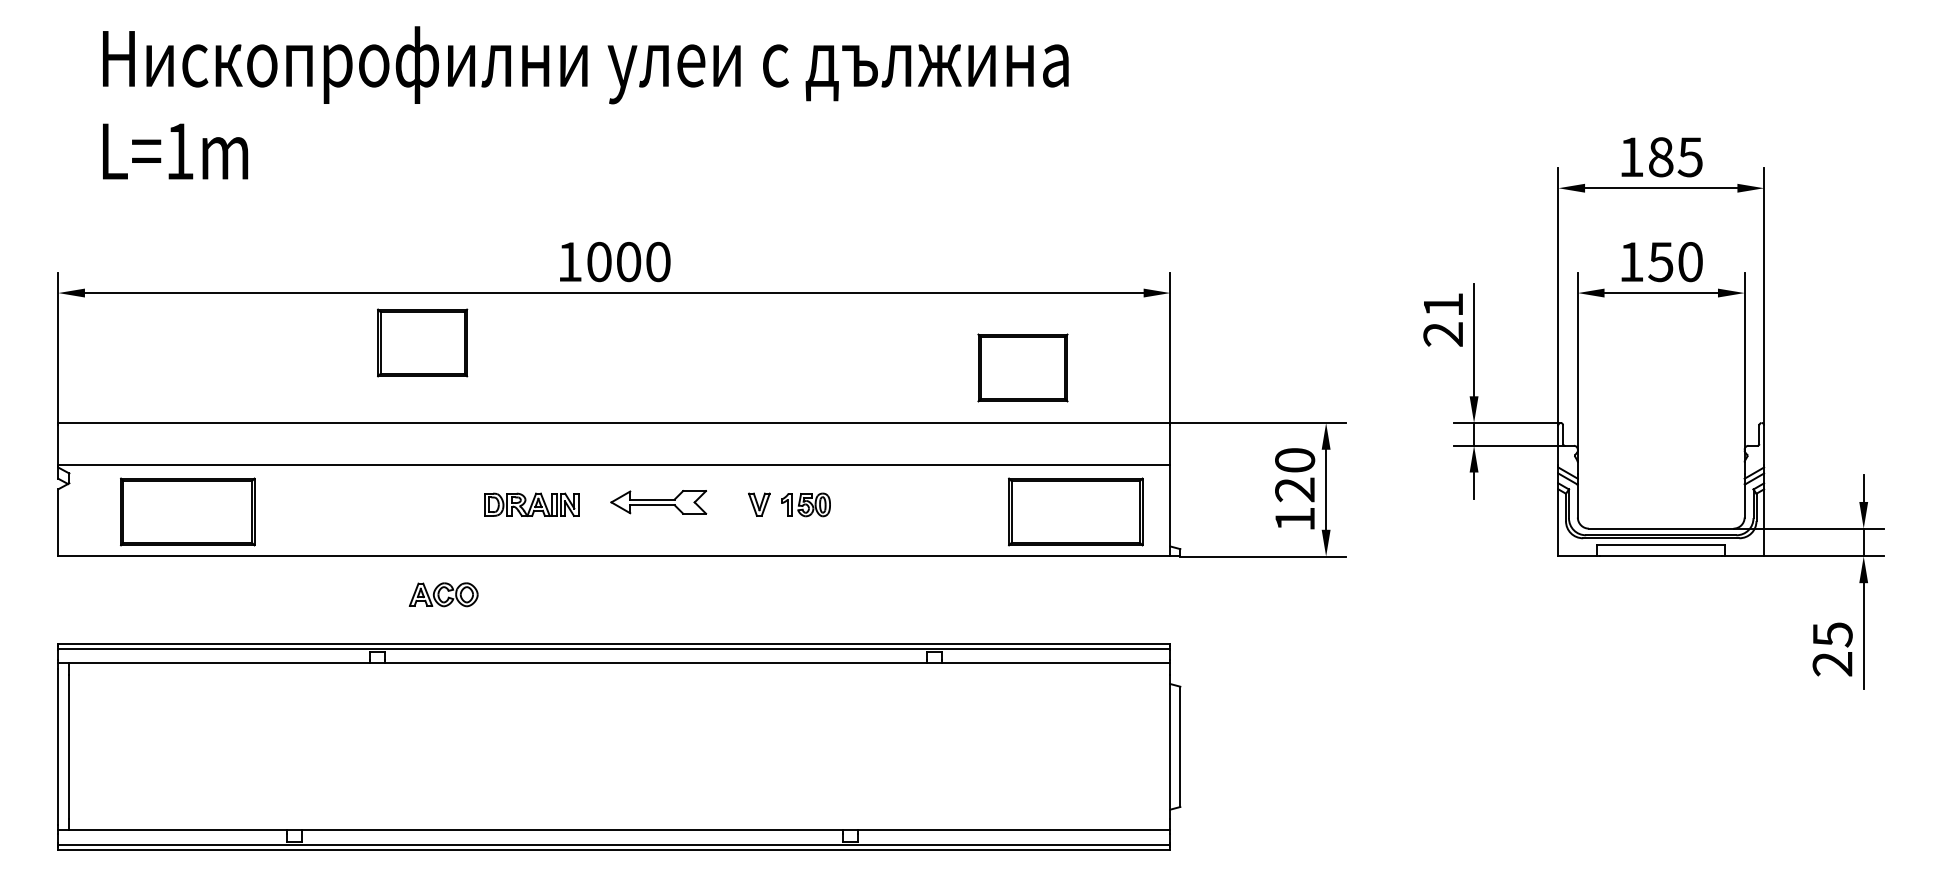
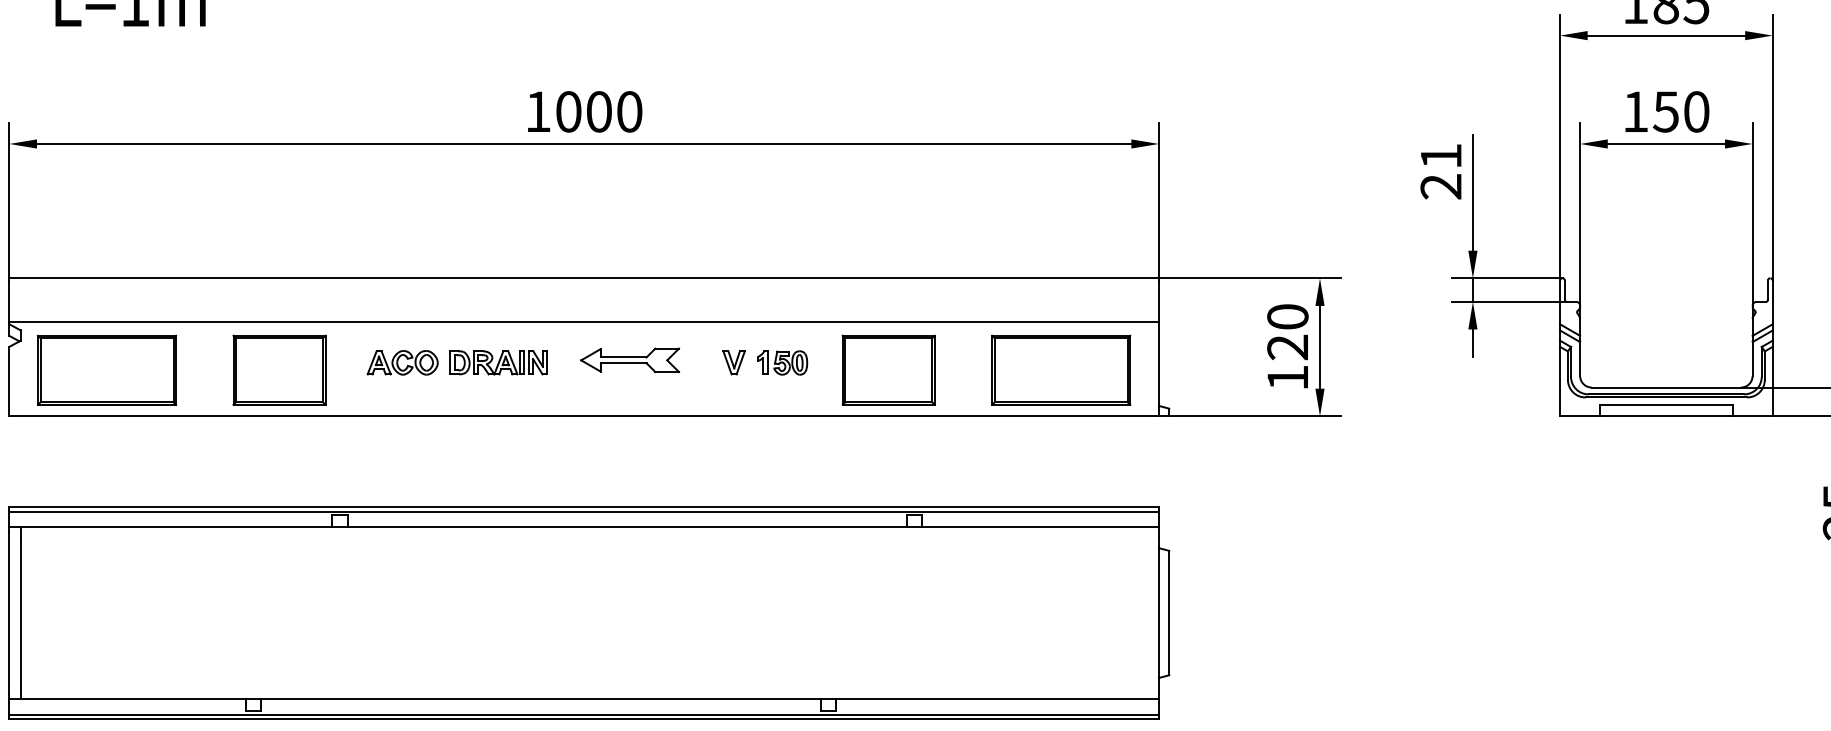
part: (422, 342) -> (279, 369), moved
part: (1022, 367) -> (888, 369), moved
part: (187, 511) -> (106, 369), moved
part: (443, 594) -> (402, 362), moved

